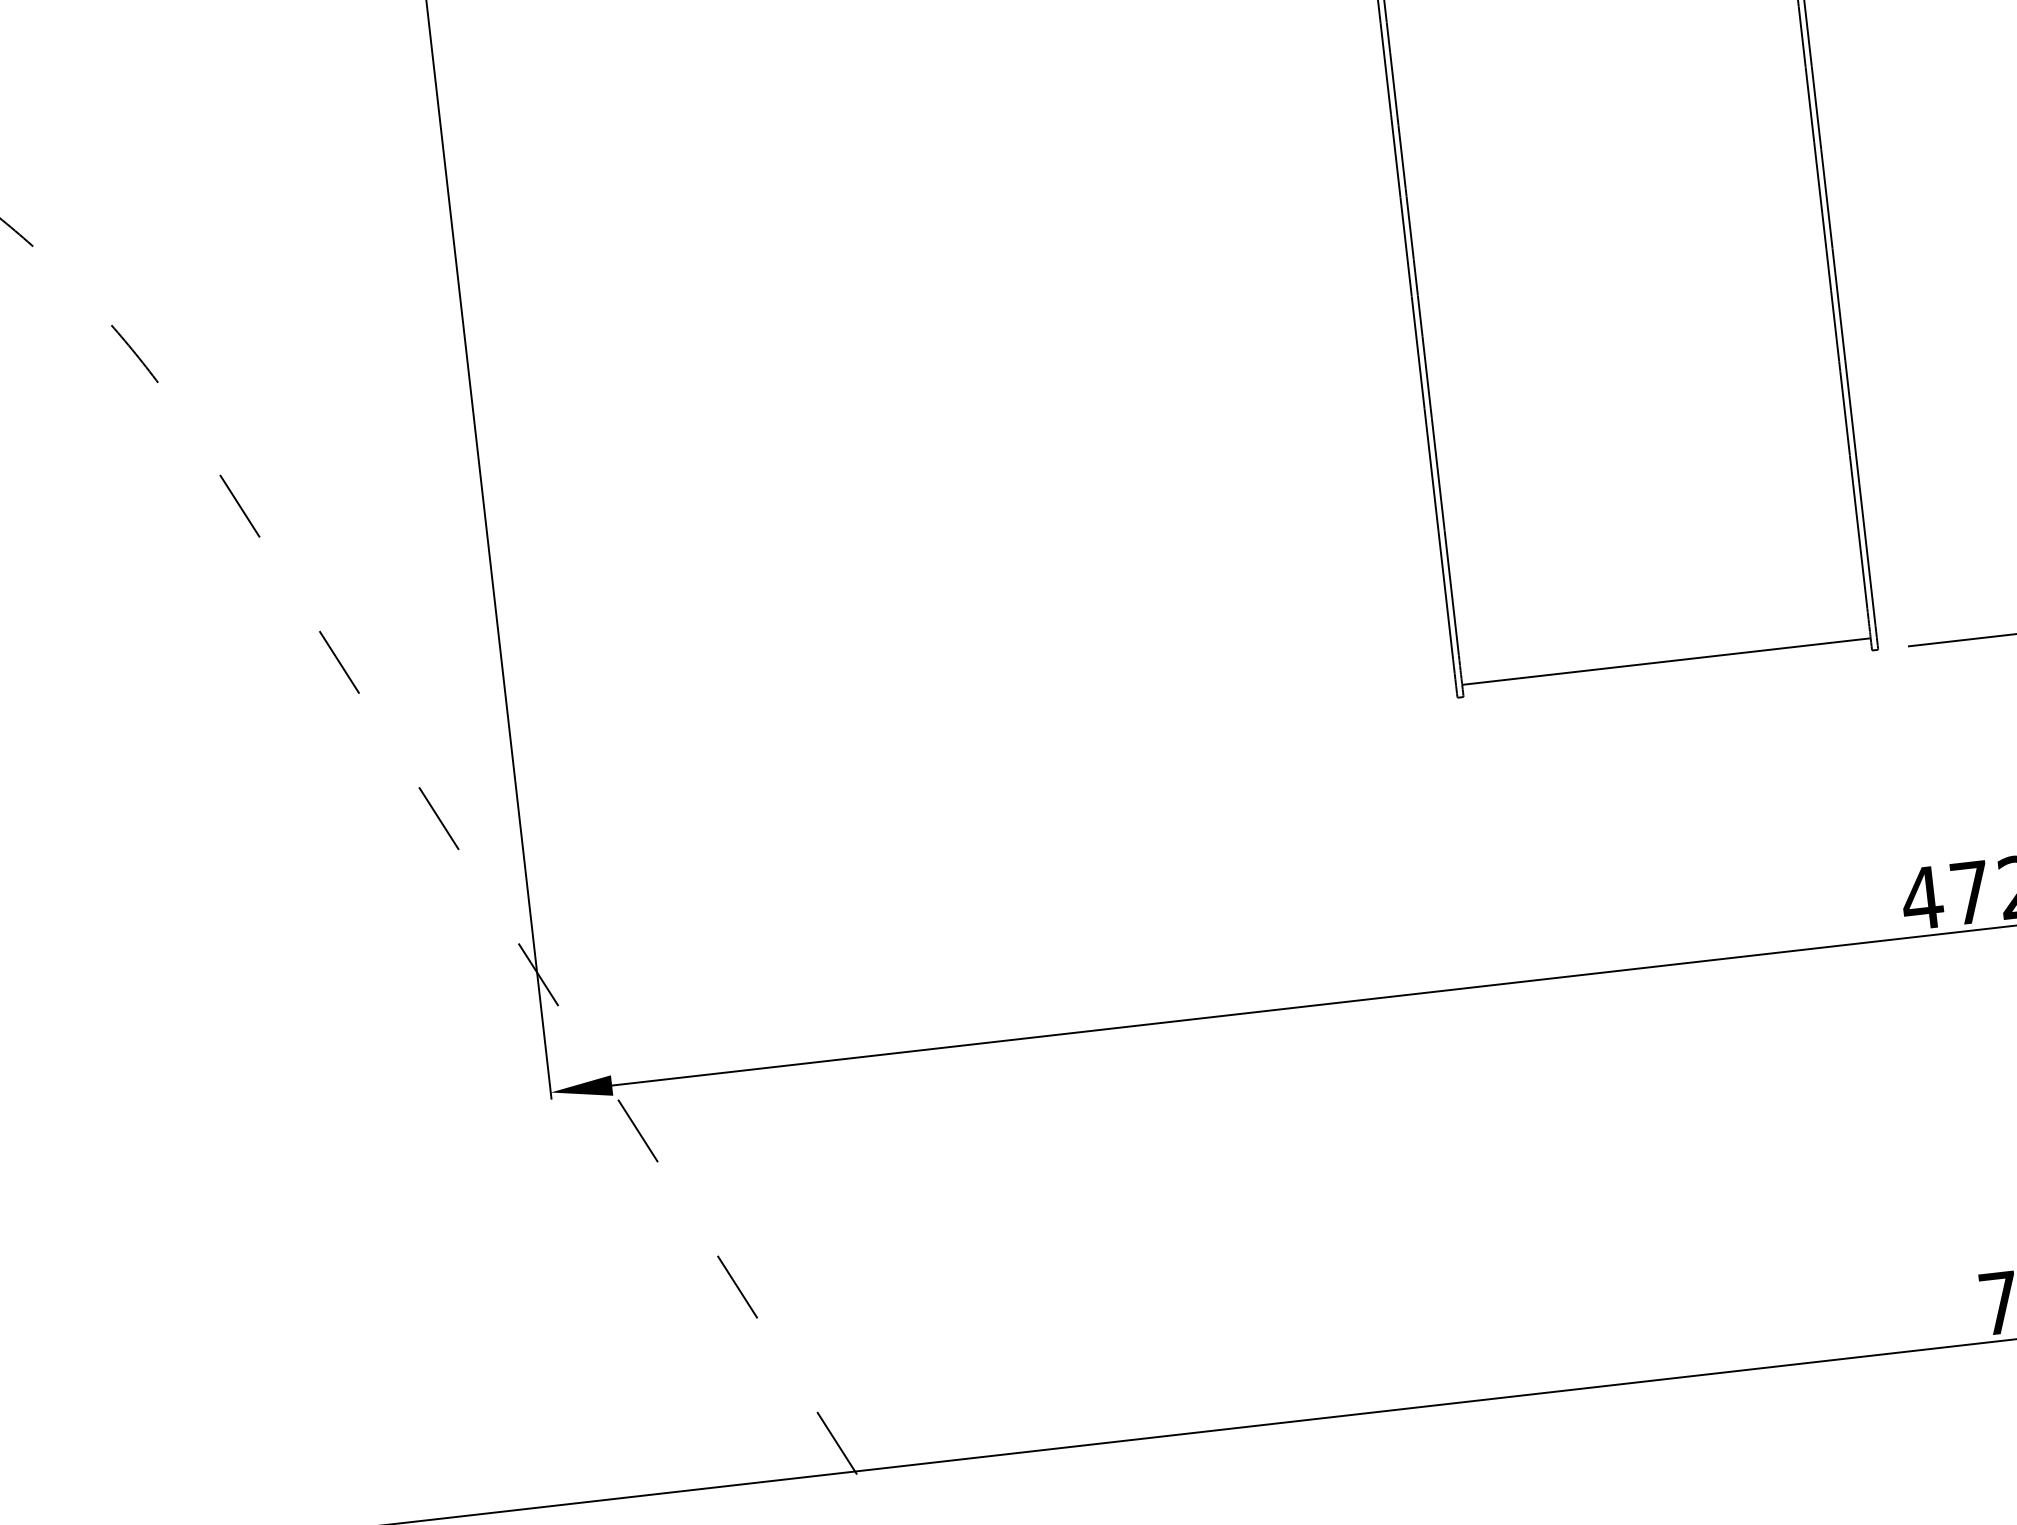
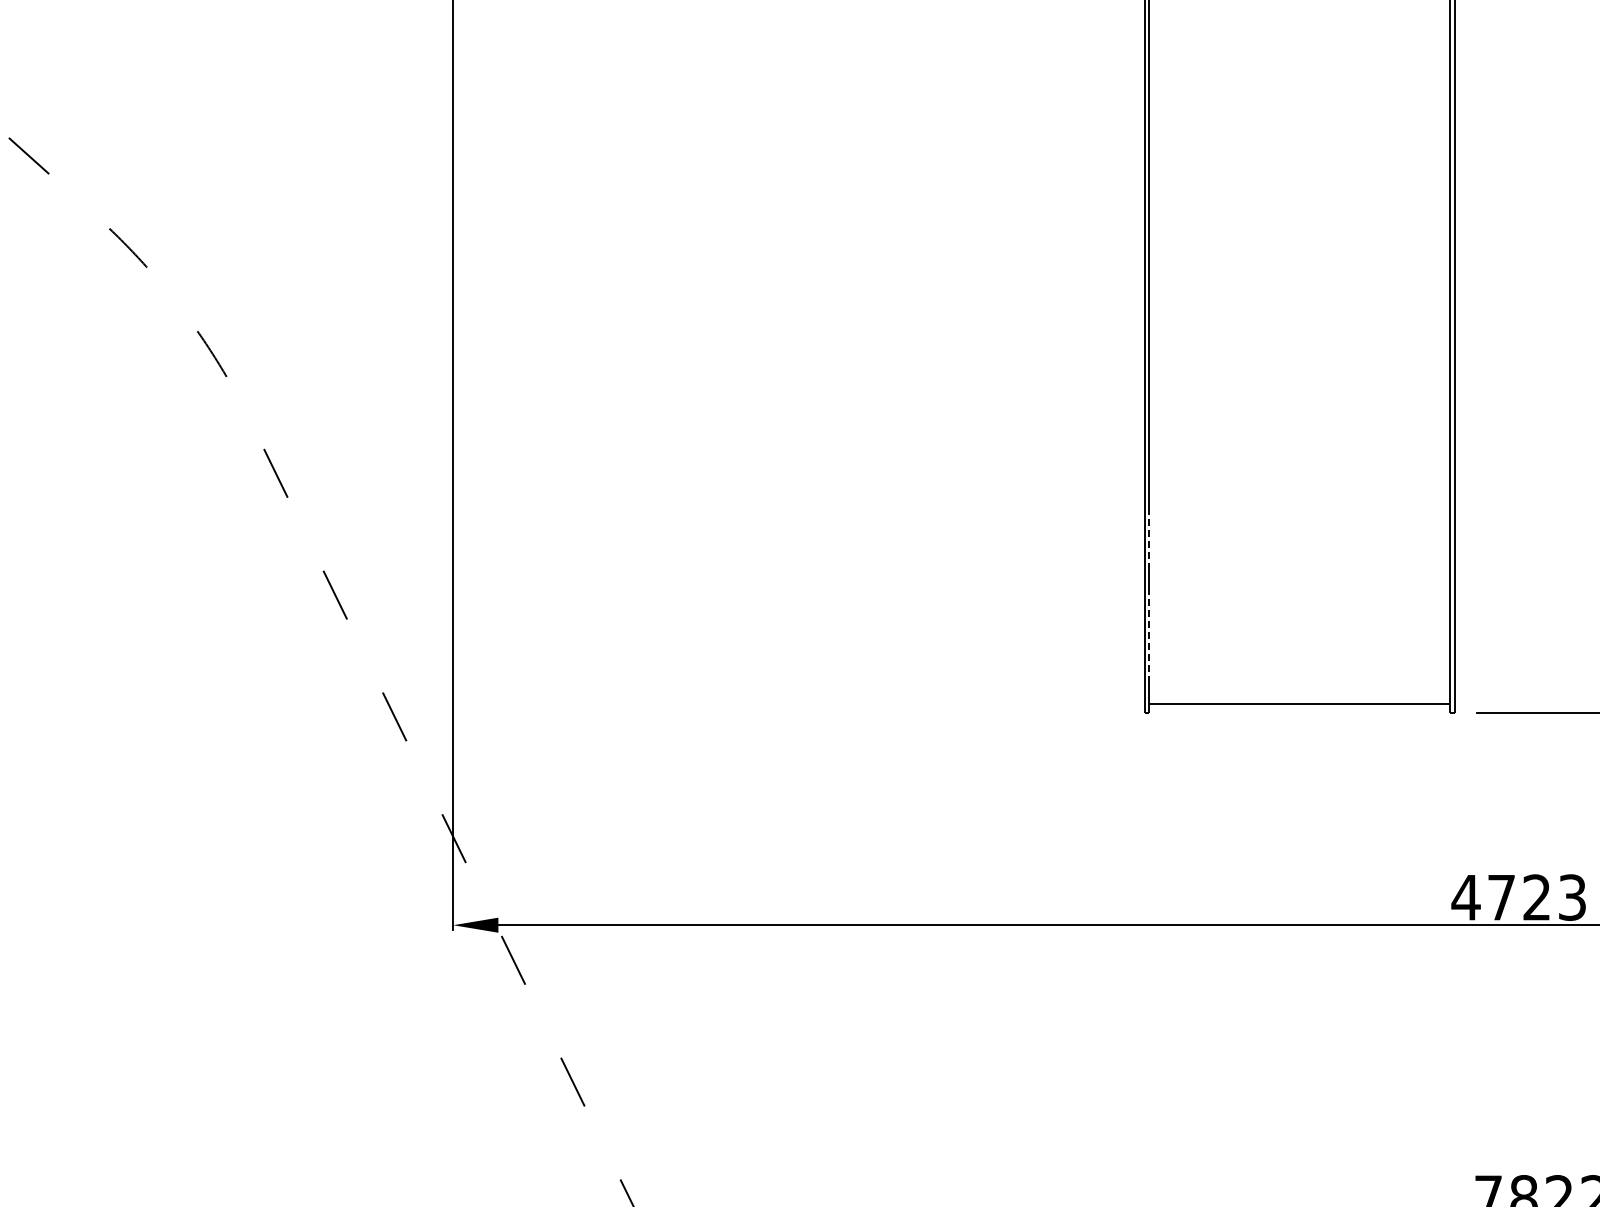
line: (1436, 459) -> (1149, 538), solid -> dashed
line: (1451, 592) -> (1149, 636), solid -> dashed

